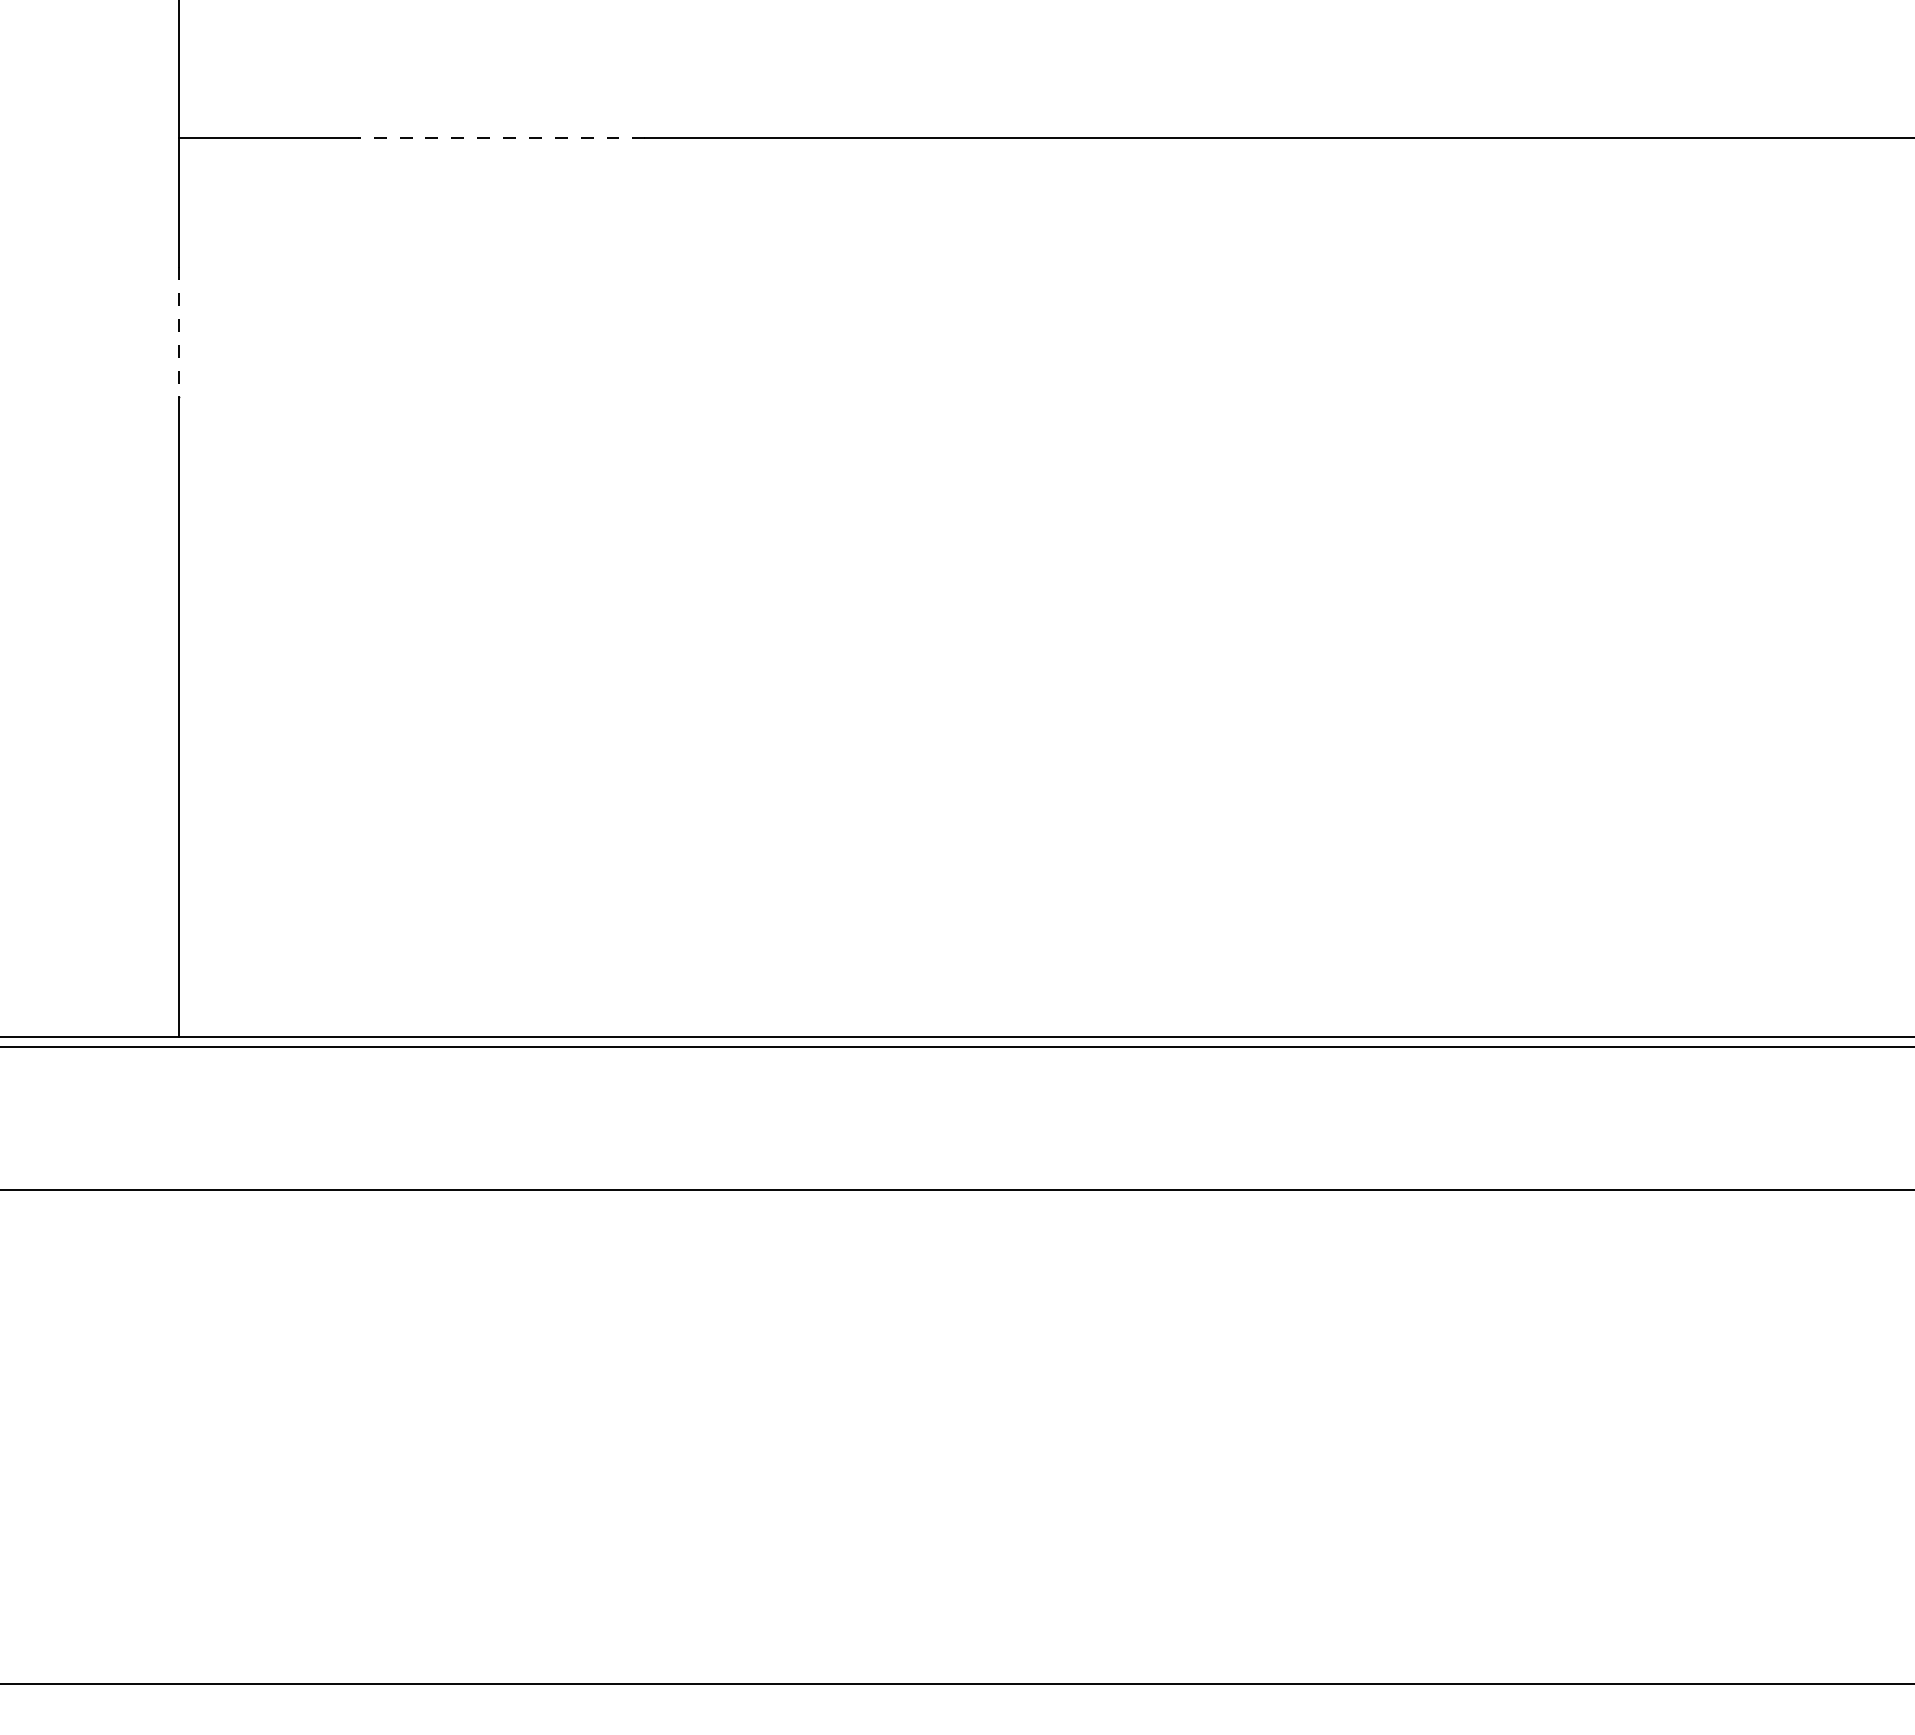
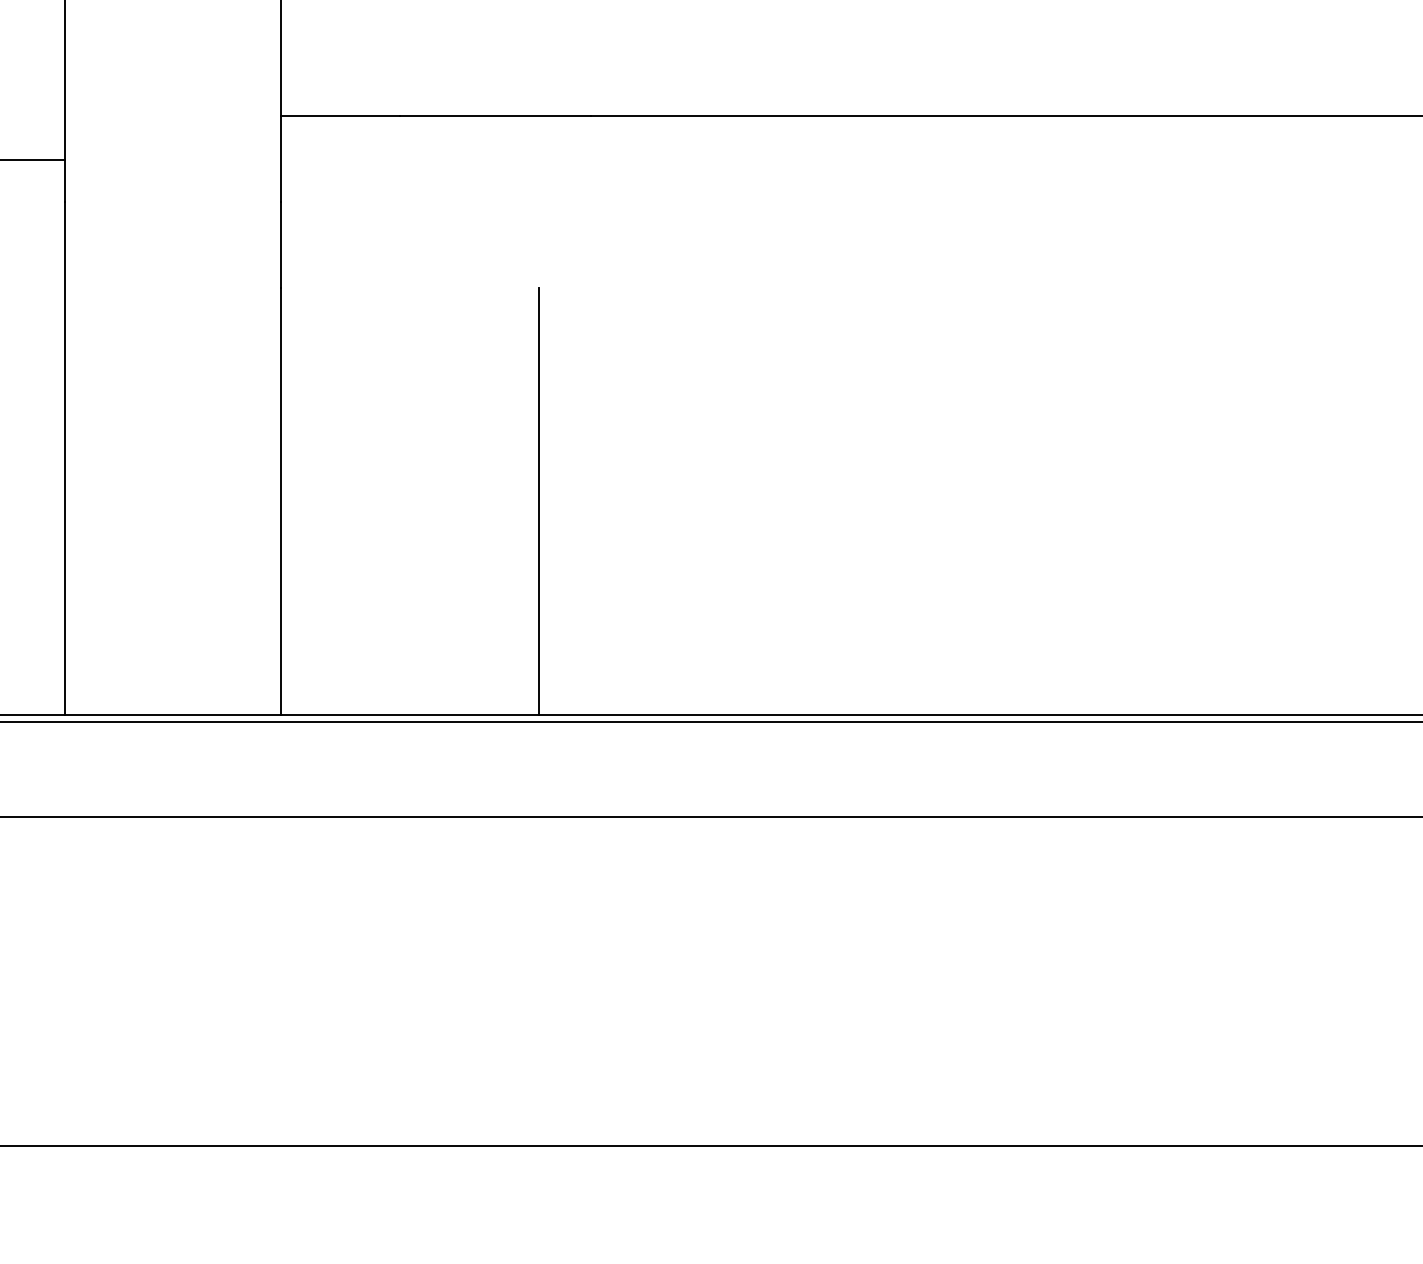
line: (501, 137) -> (495, 115), dashed -> solid
line: (179, 332) -> (280, 245), dashed -> solid
line: (567, 716) -> (539, 501), added

